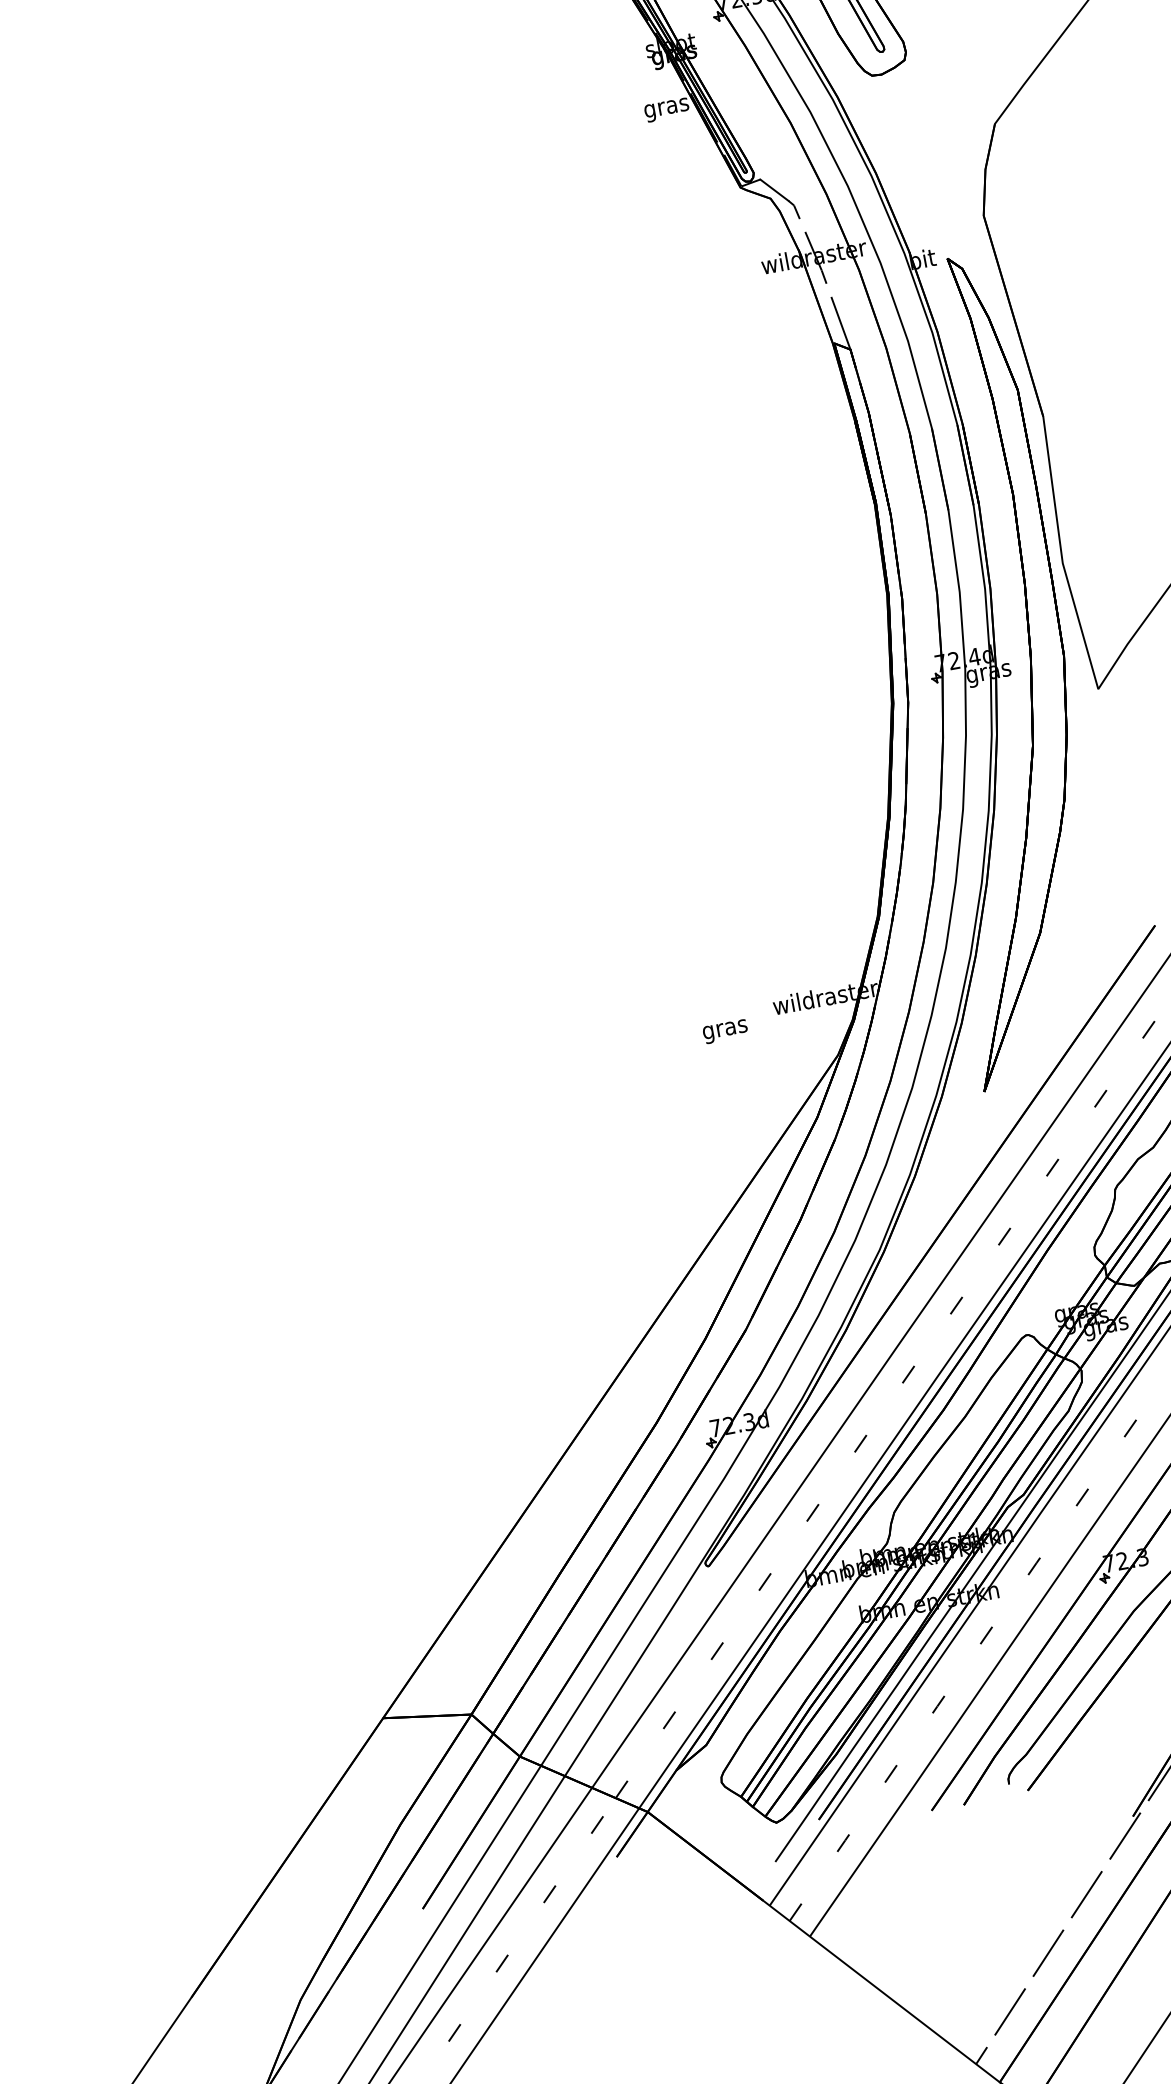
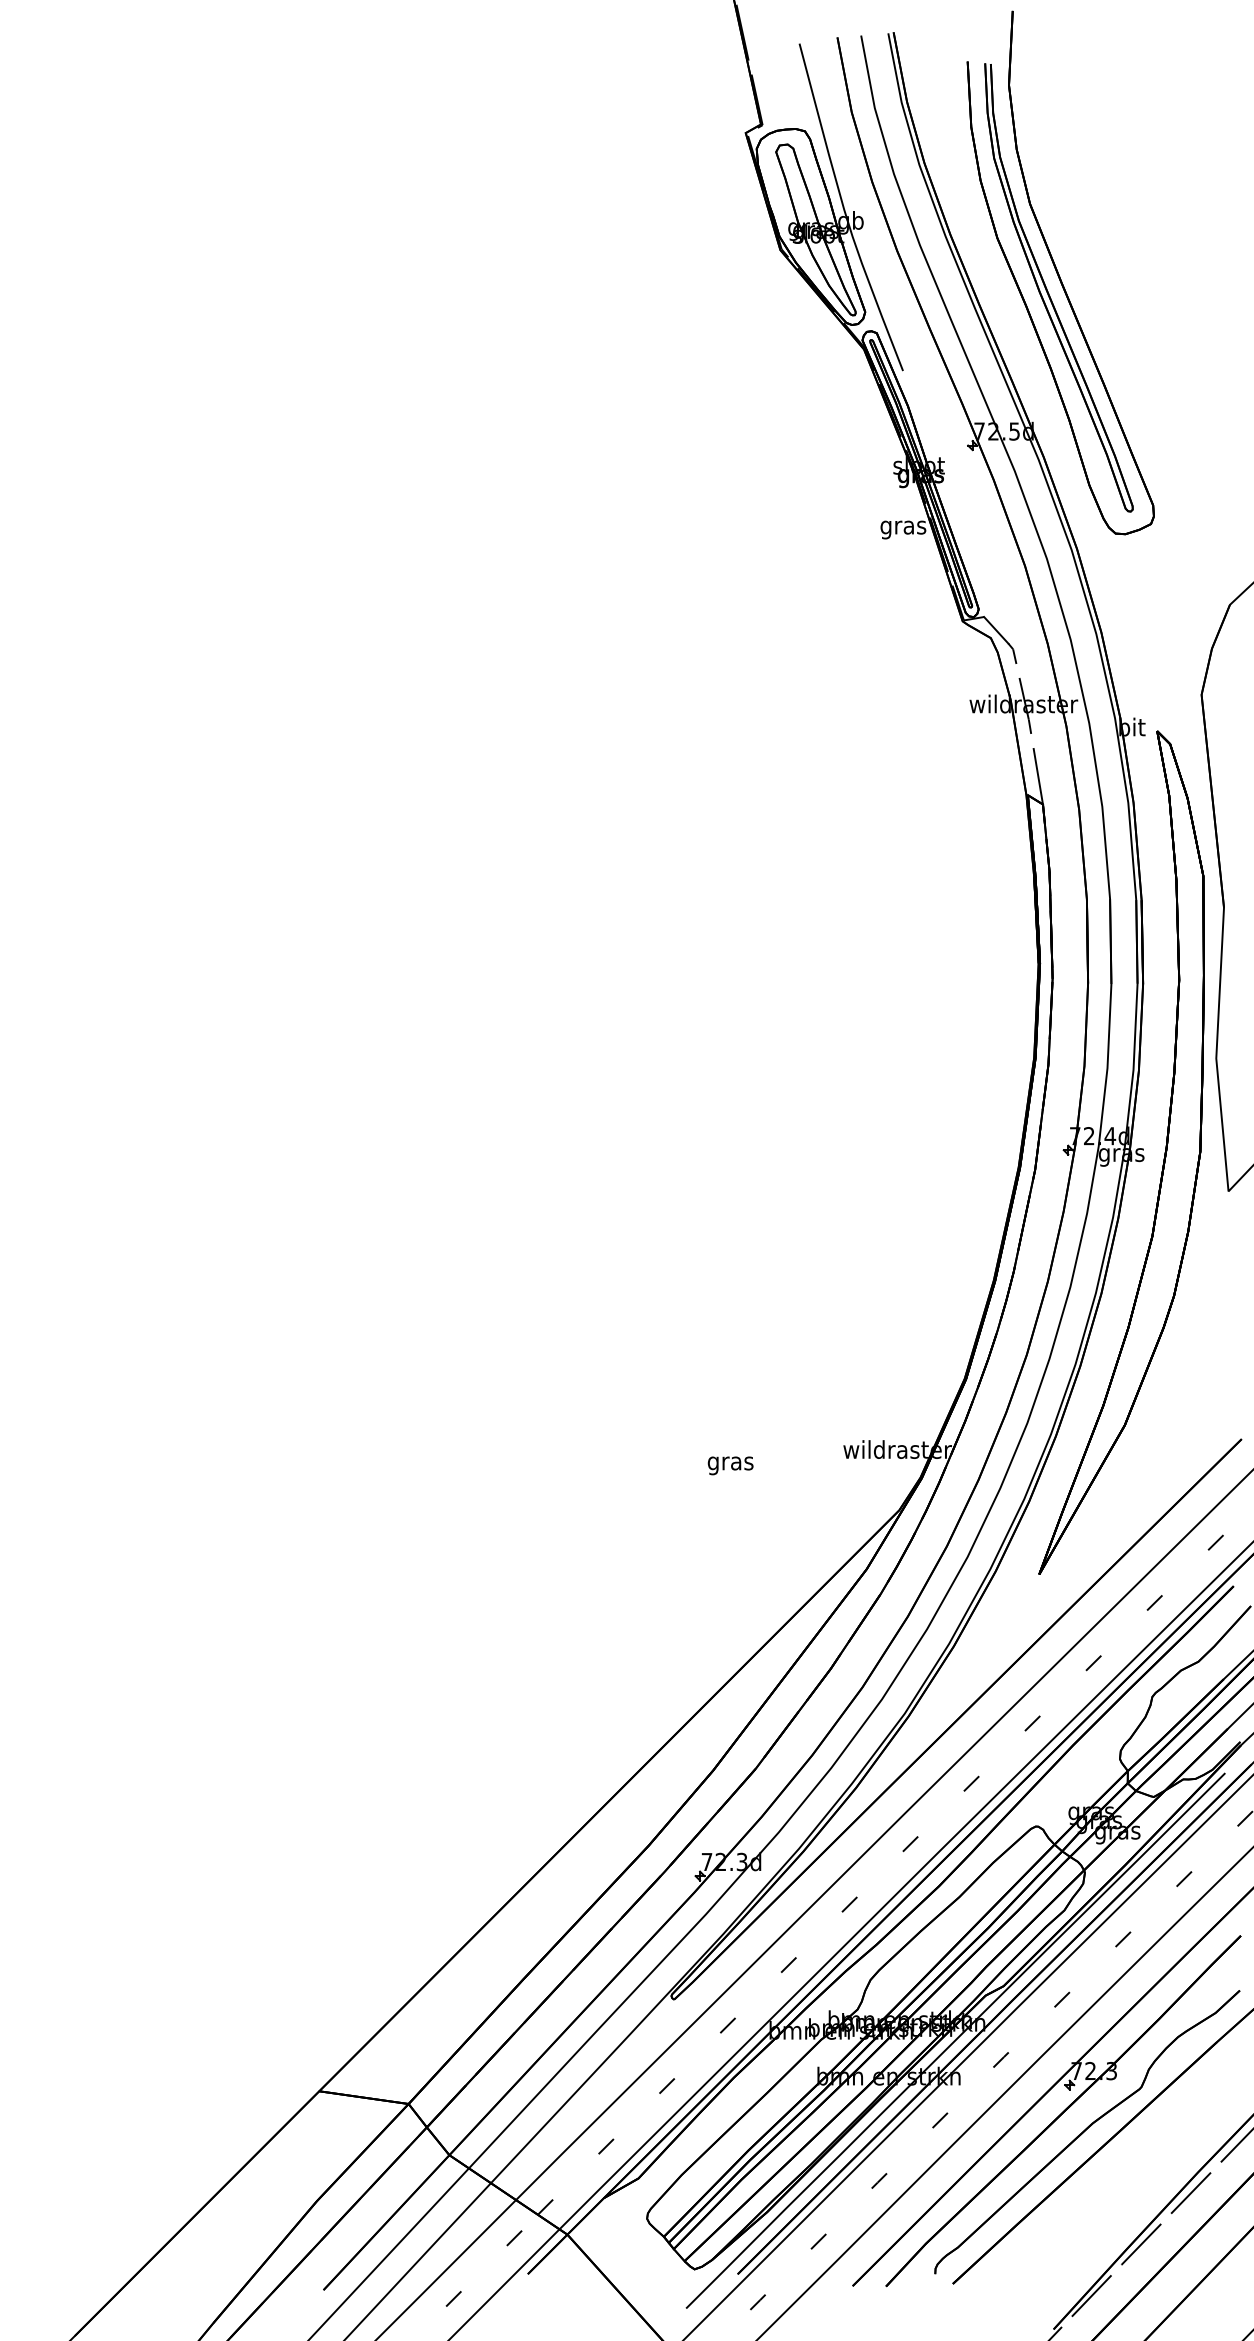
text: (725, 1031) -> (730, 1465), moved

